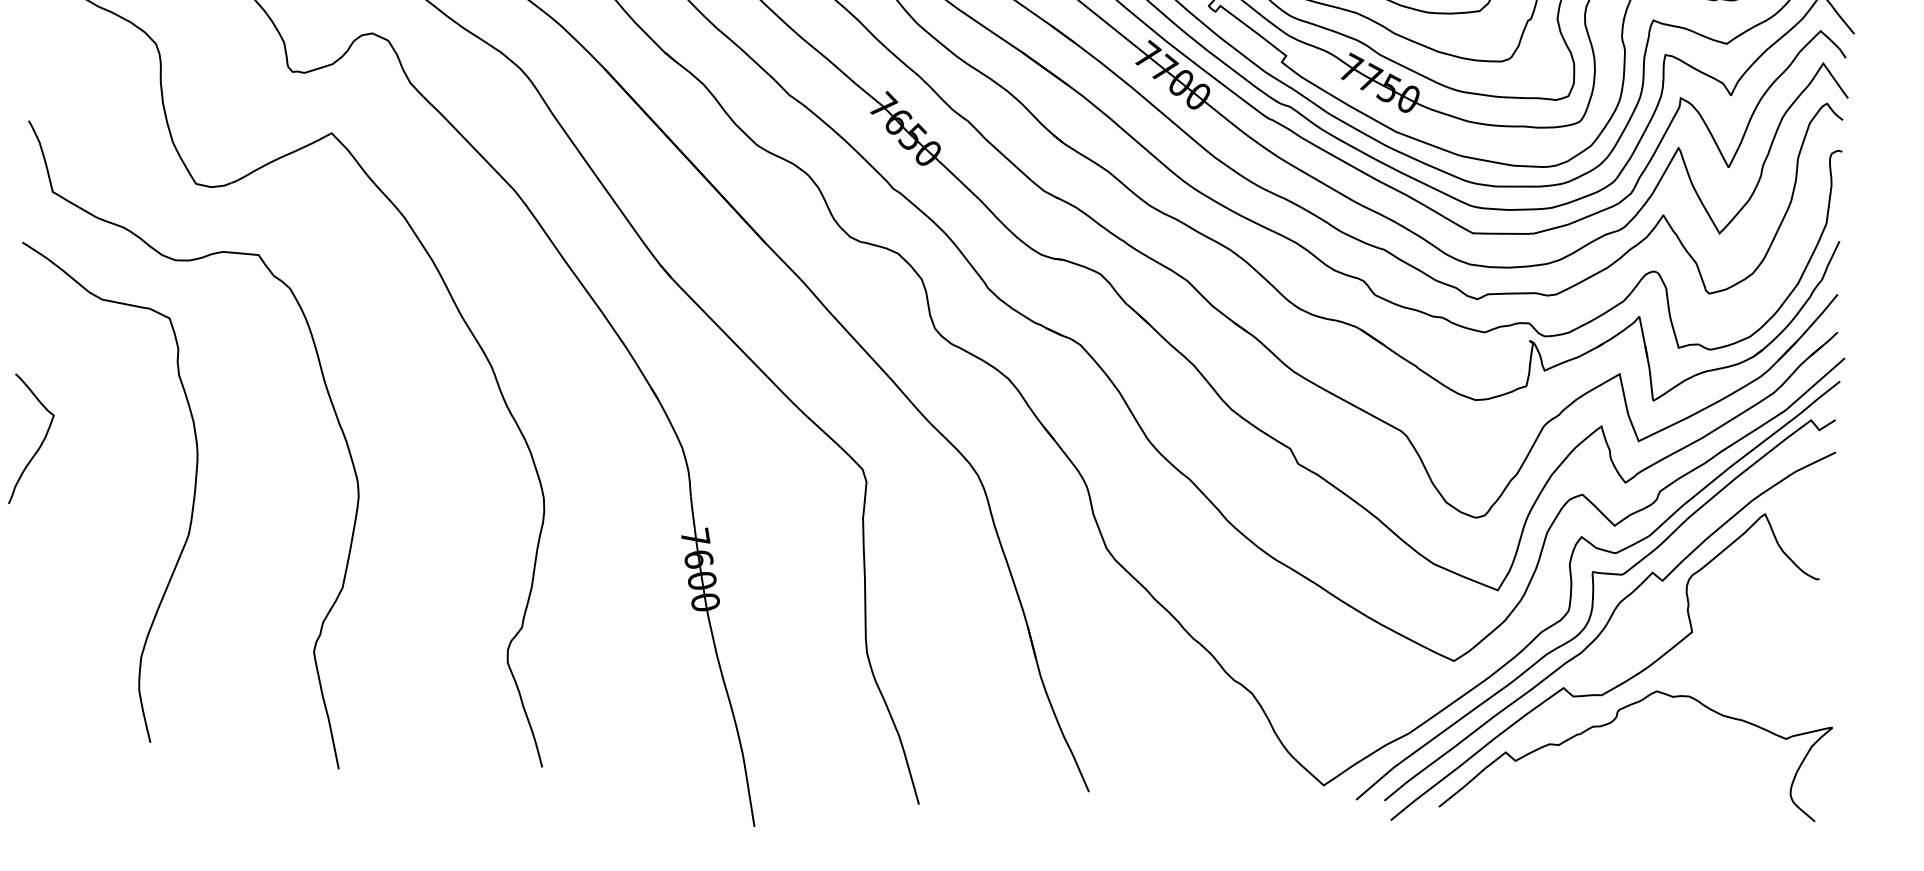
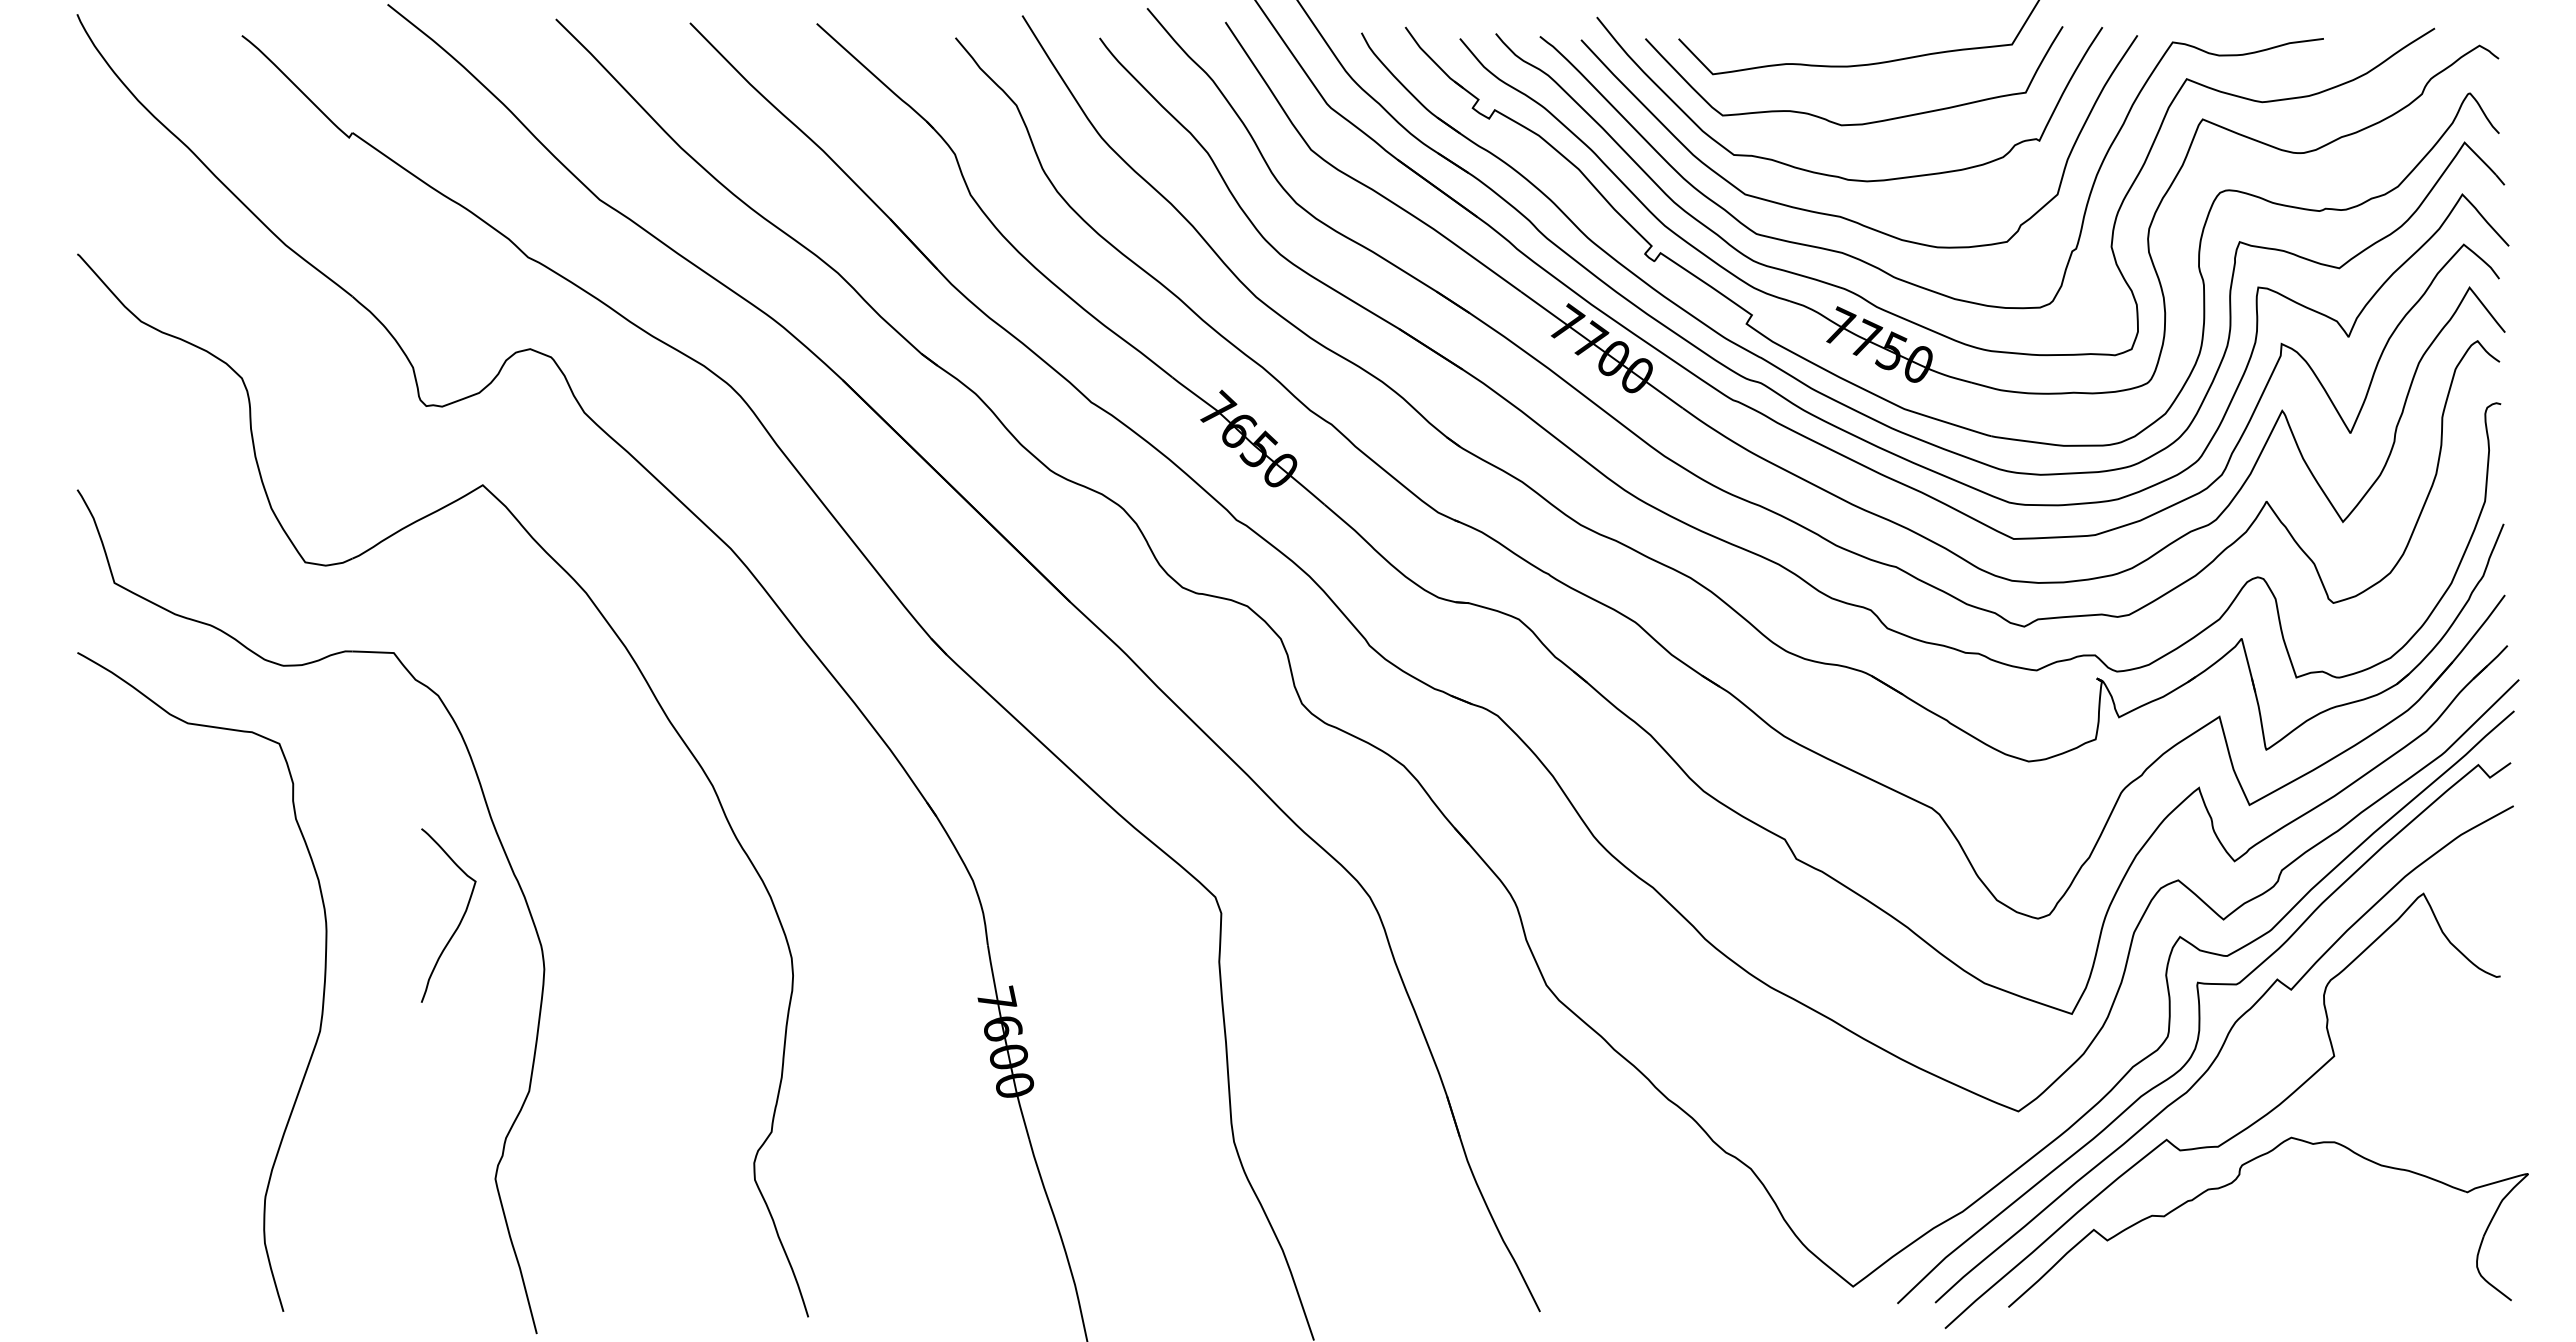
curve: (41, 443) -> (460, 920), moved

